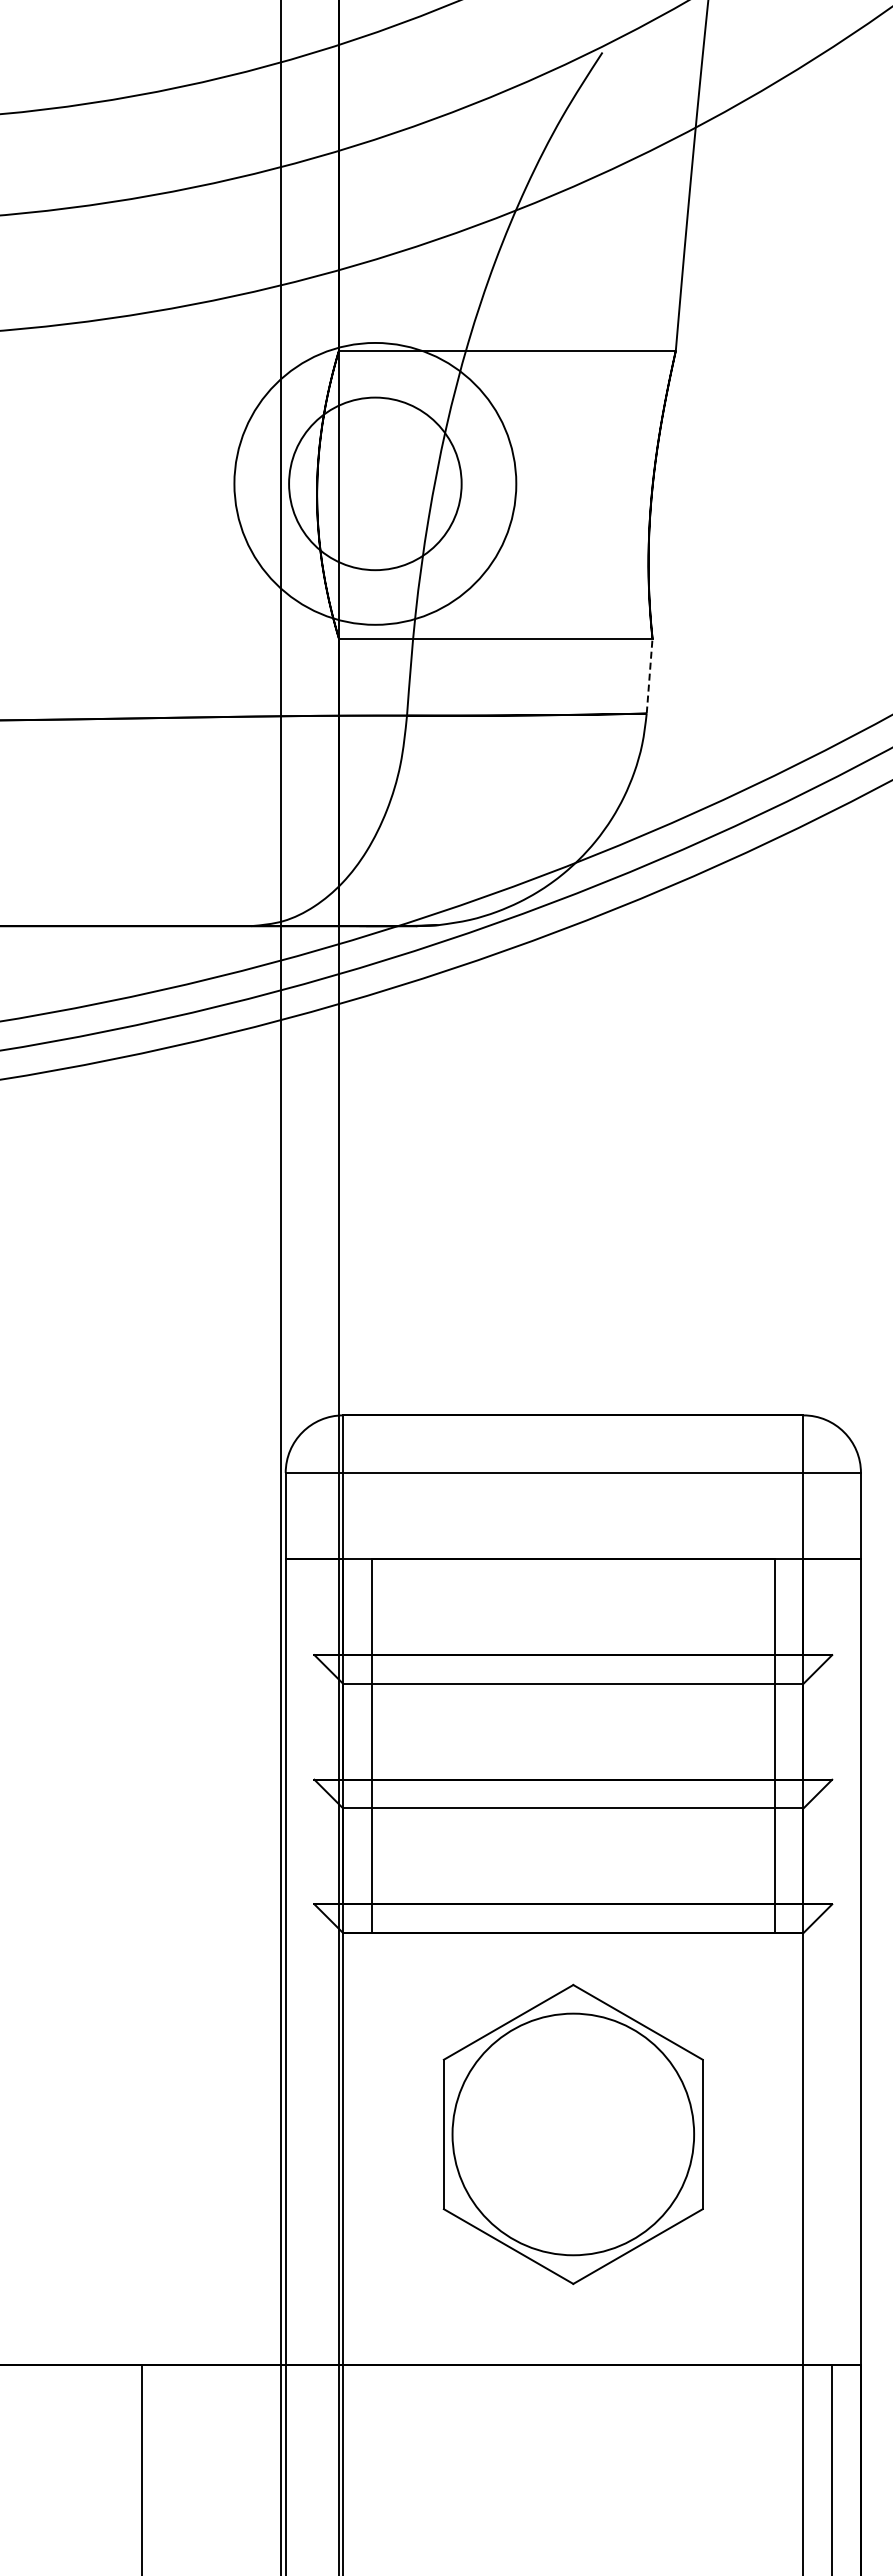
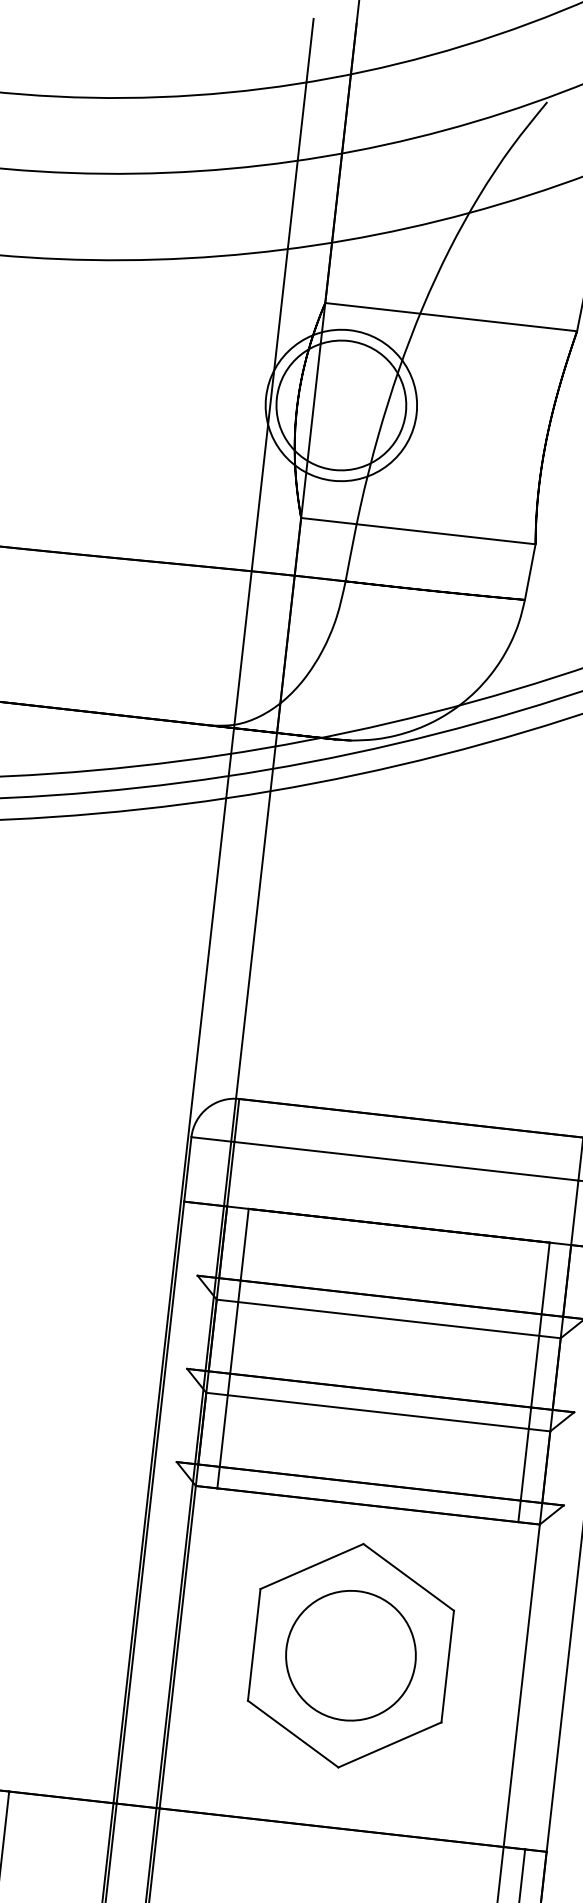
circle: (375, 483) -> (341, 405), size x0.71
line: (649, 675) -> (530, 571), dashed -> solid
circle: (573, 2134) -> (351, 1655), size x0.71

